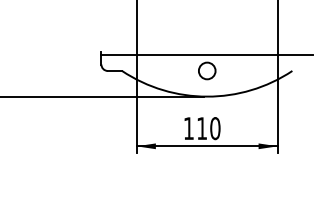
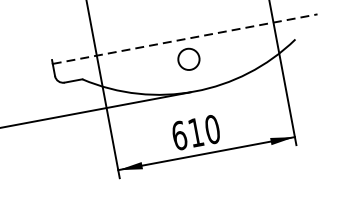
line: (207, 54) -> (185, 38), solid -> dashed
text: (188, 128) -> (178, 135), 110 -> 610

